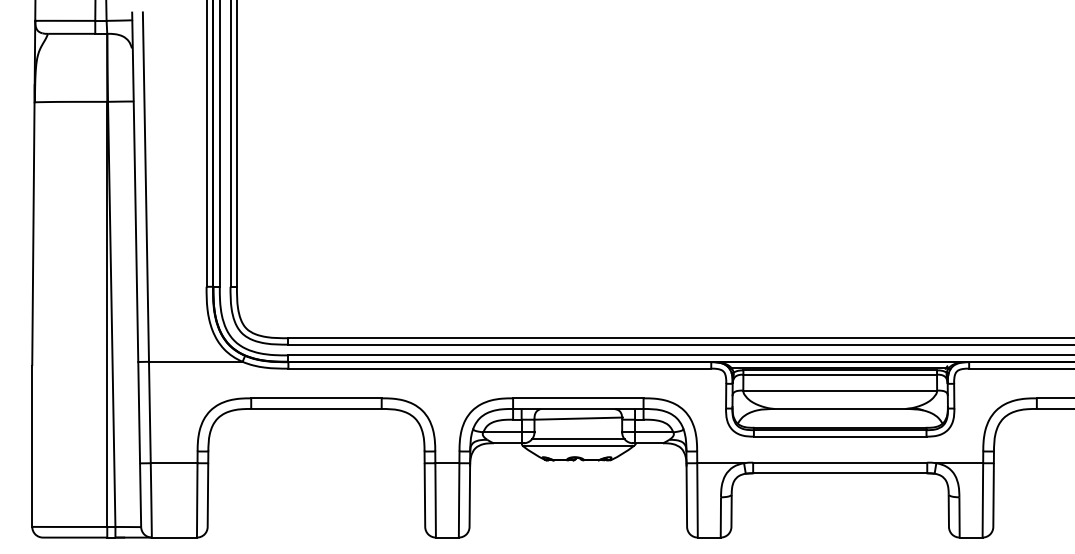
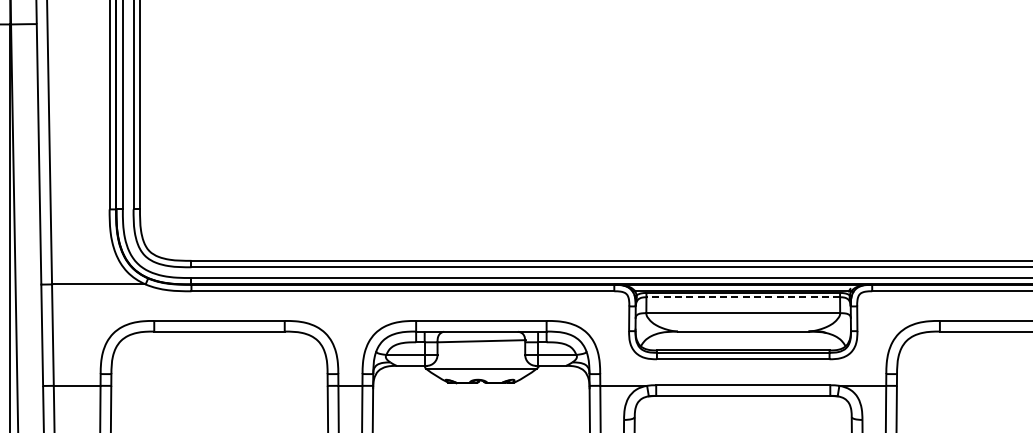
line: (840, 374) -> (743, 297), solid -> dashed
line: (578, 439) -> (481, 362), removed

